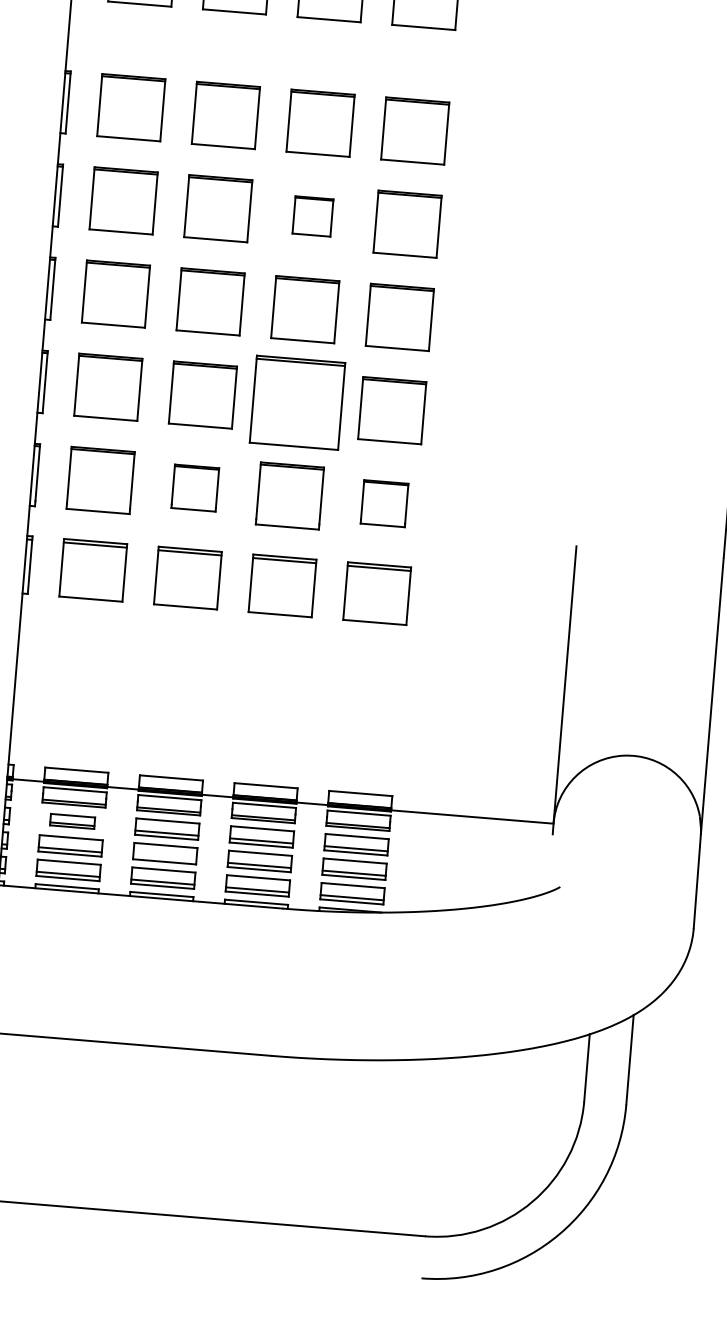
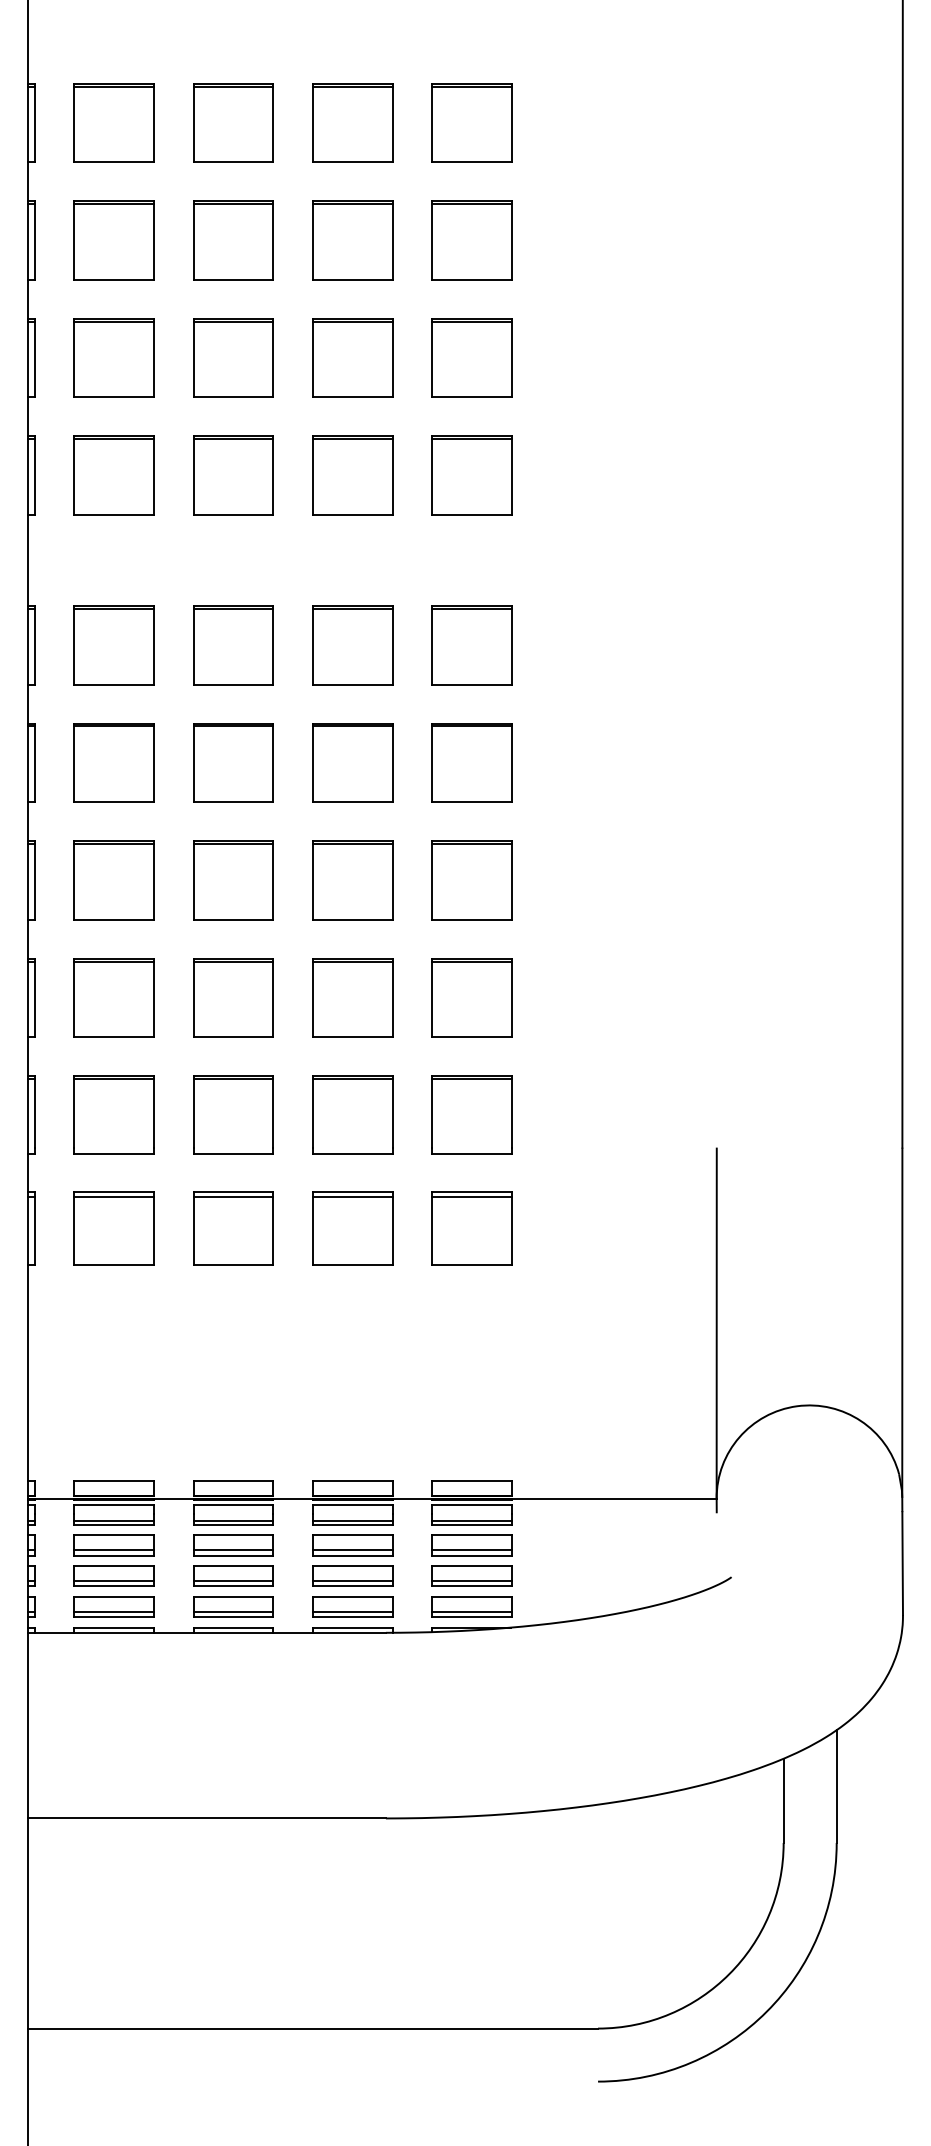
part: (312, 216) -> (352, 762), size x1.67
part: (297, 402) -> (352, 997), size x0.71
part: (195, 487) -> (233, 1114), size x1.43
part: (384, 503) -> (471, 1114), size x1.43
part: (72, 821) -> (113, 1545), size x1.43
line: (164, 857) -> (233, 1581), added

